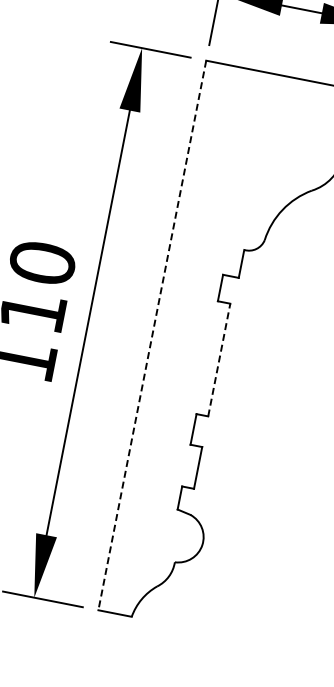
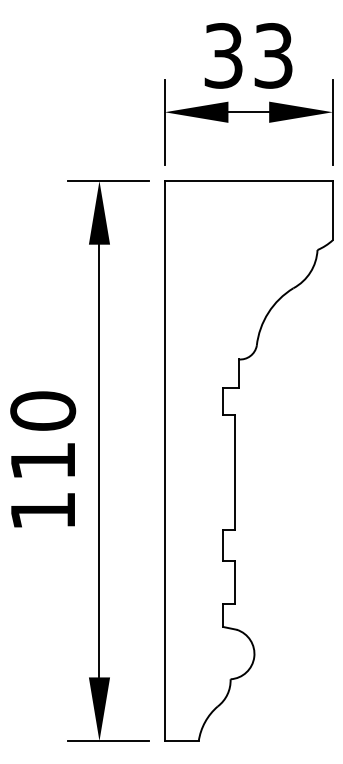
line: (151, 335) -> (164, 461), dashed -> solid
line: (219, 359) -> (235, 471), dashed -> solid

